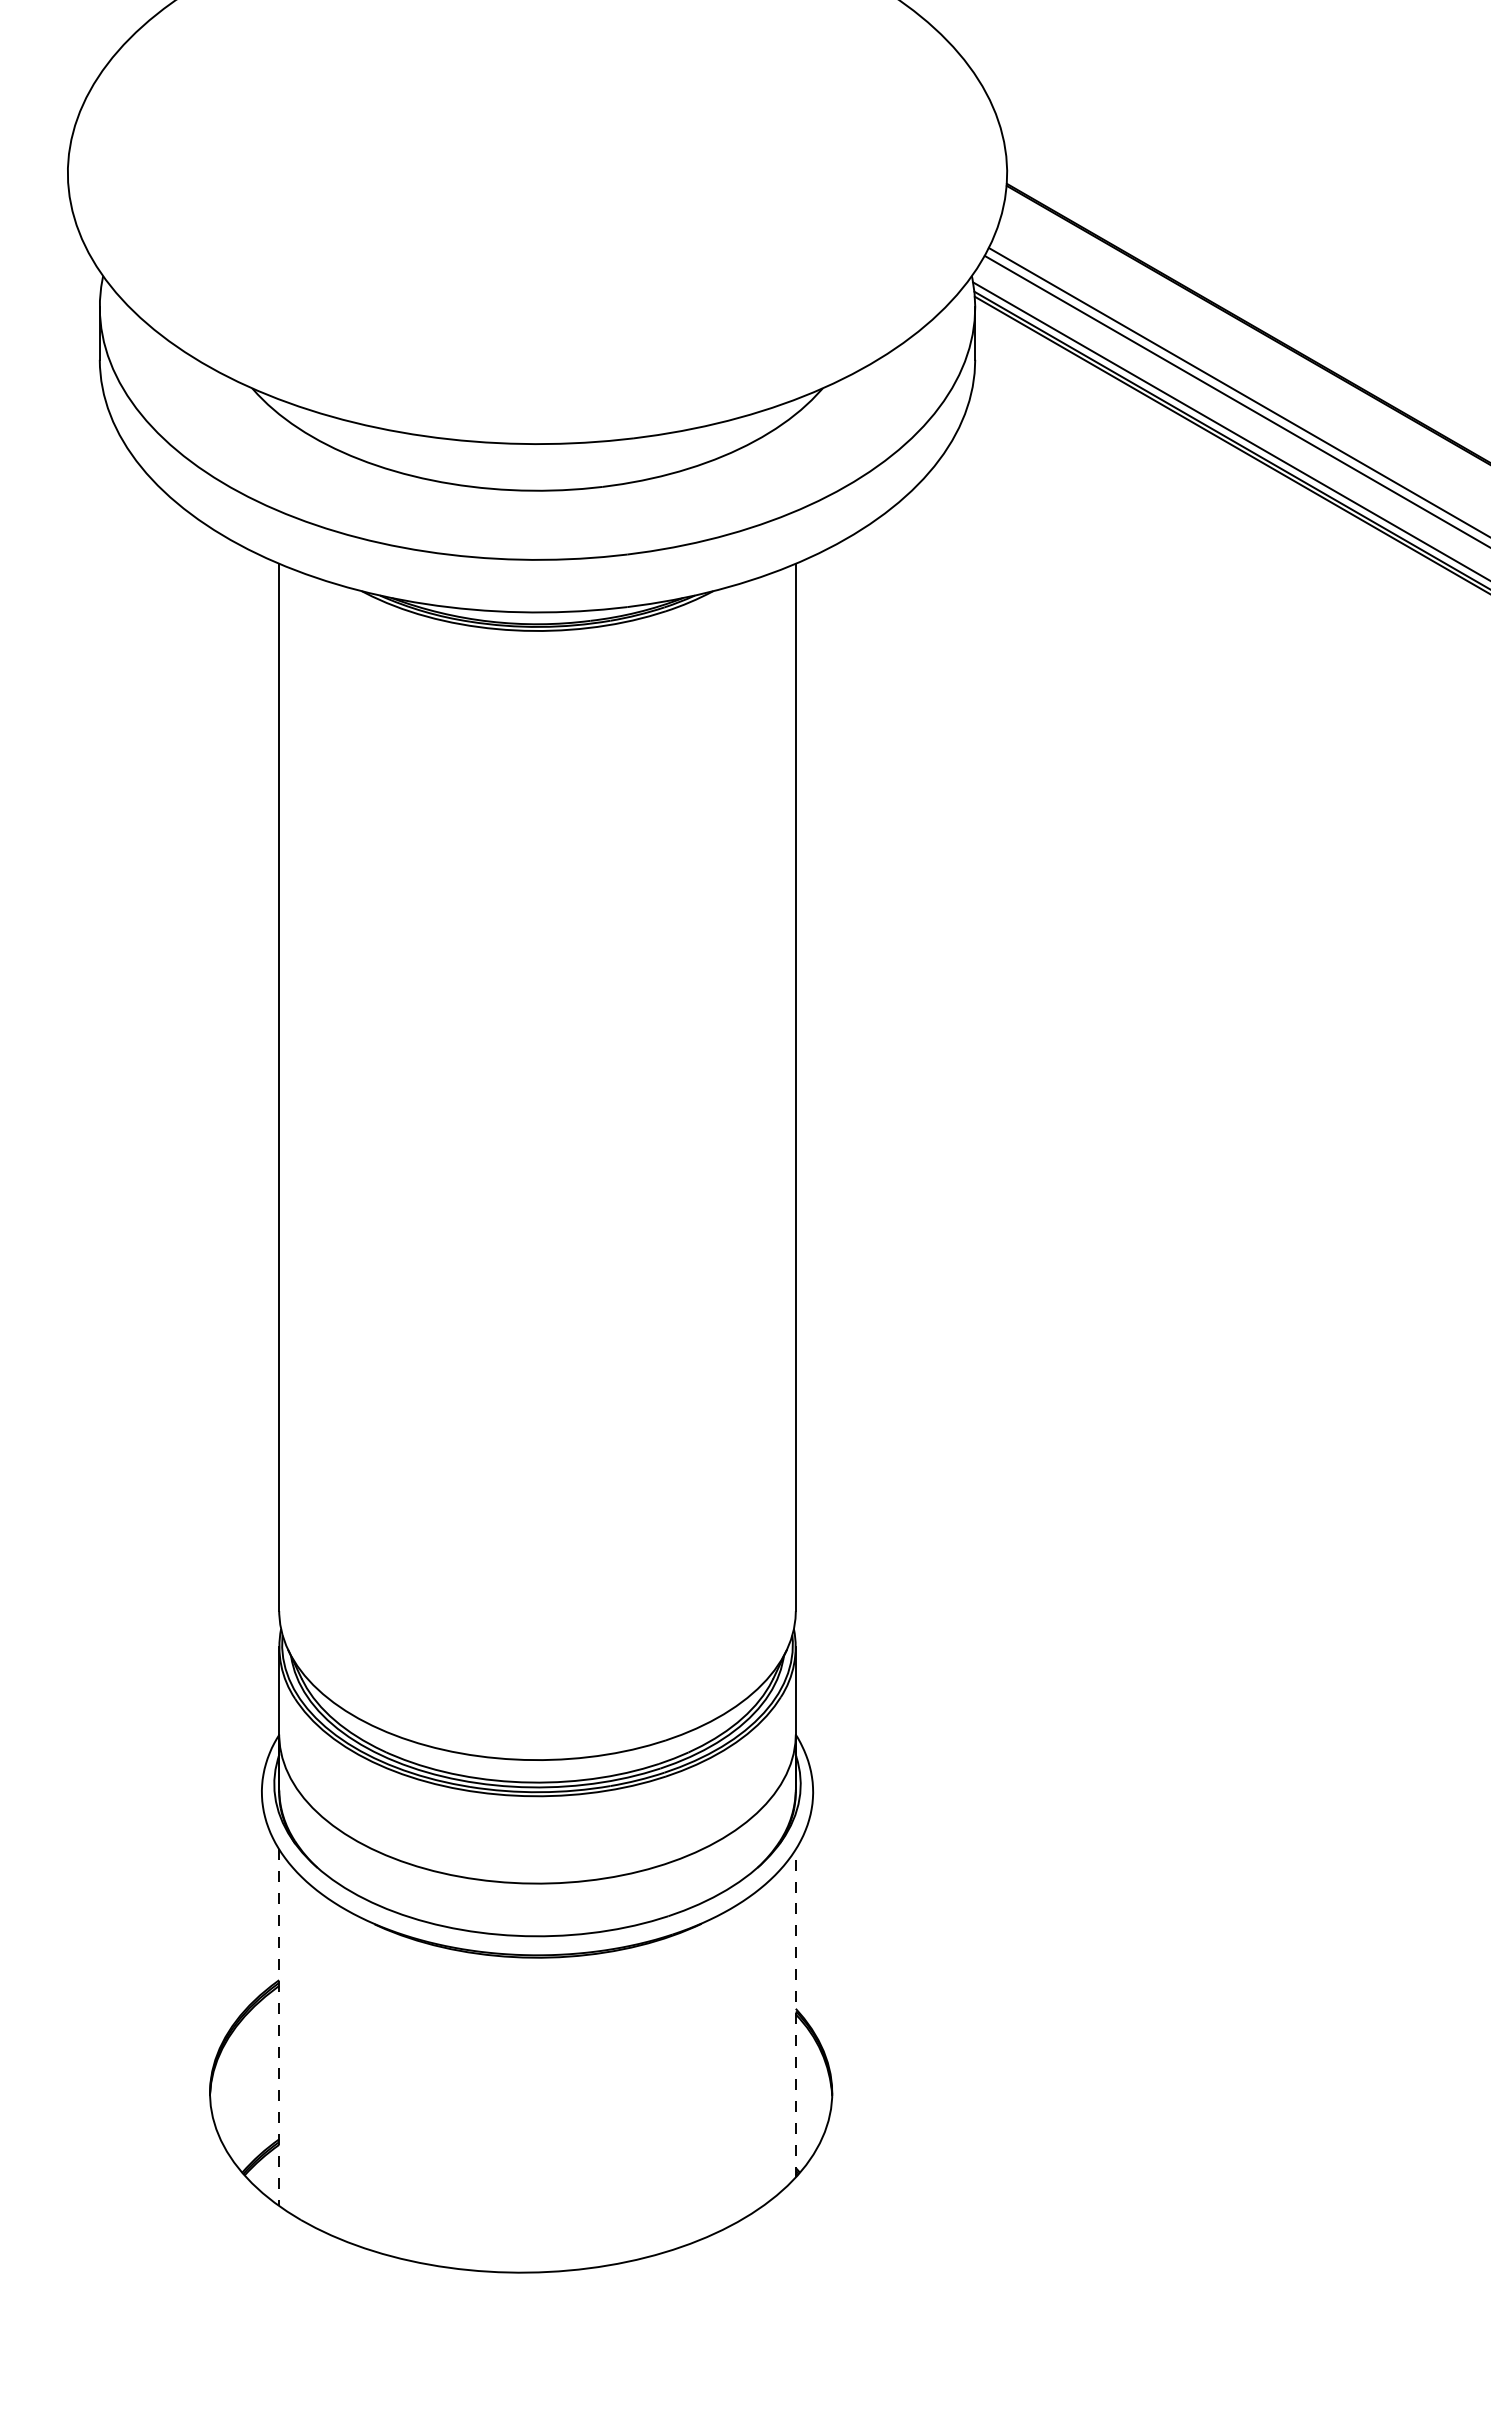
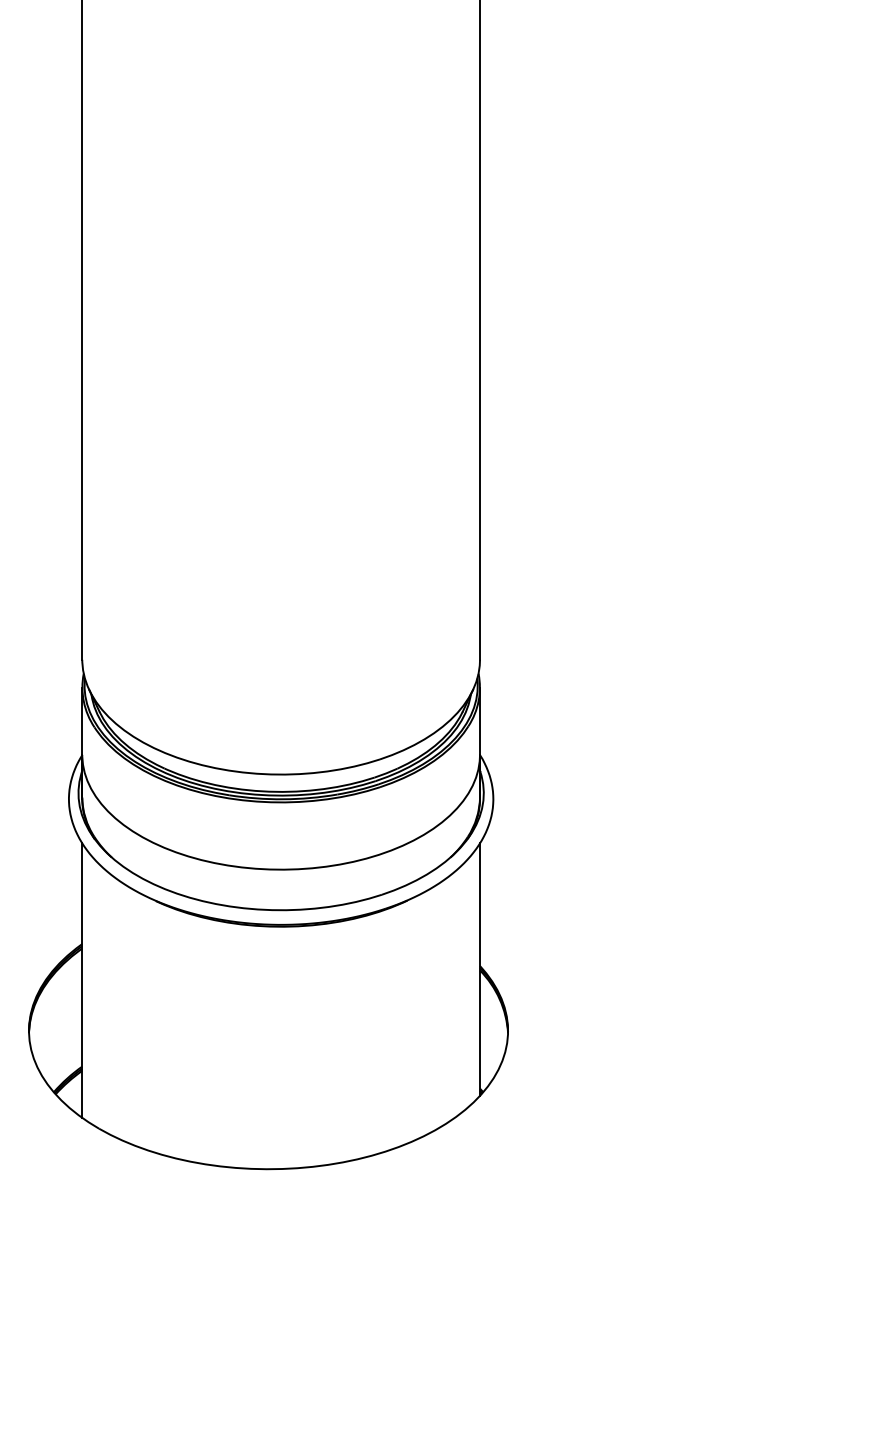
line: (795, 2012) -> (479, 968), dashed -> solid
line: (279, 2028) -> (82, 981), dashed -> solid

